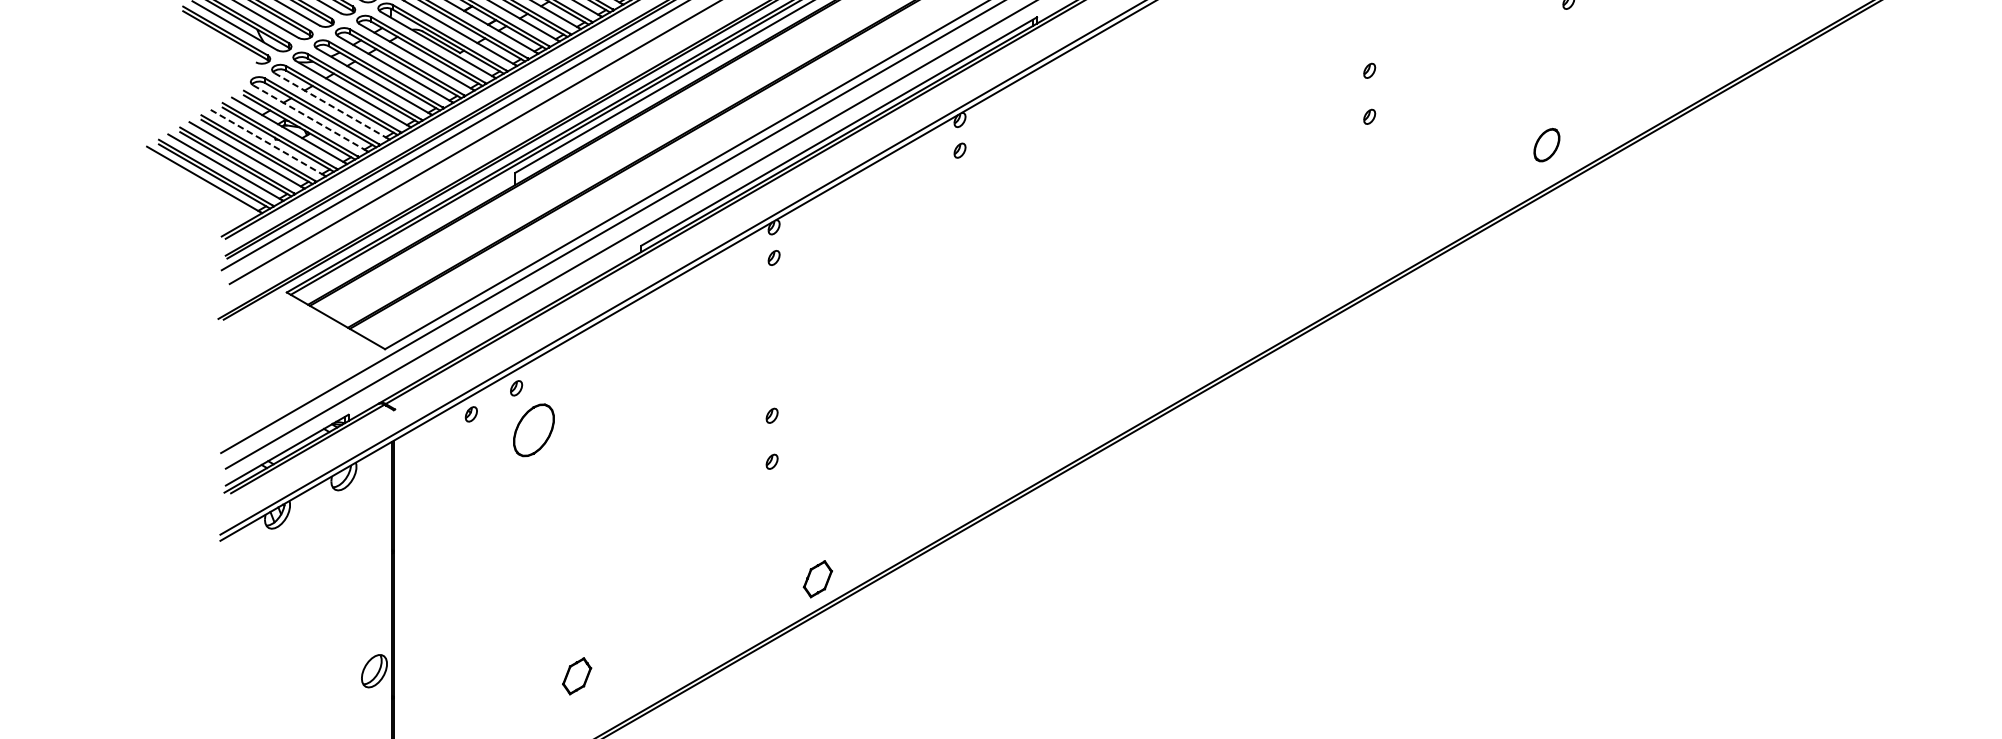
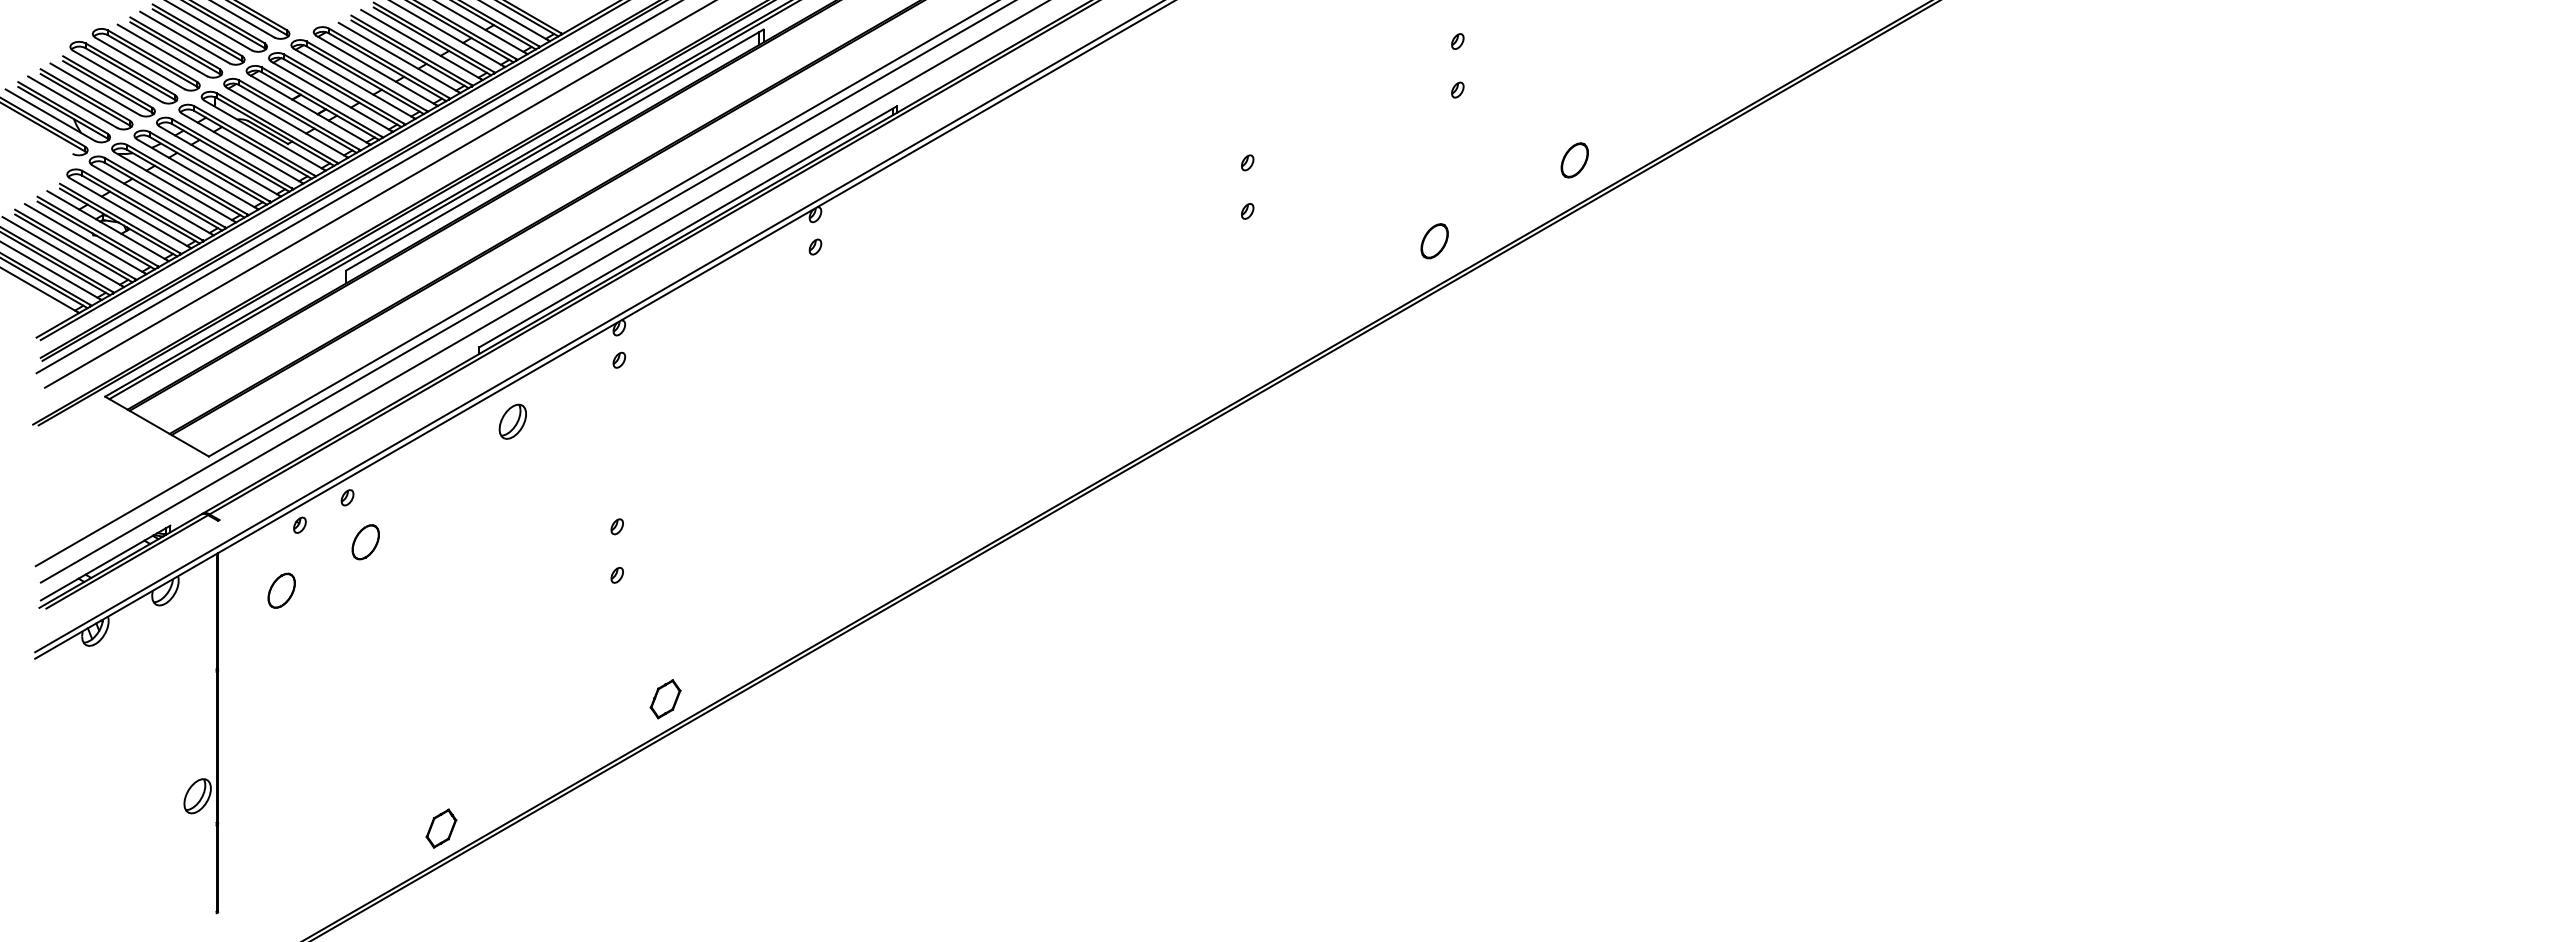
part: (1679, 68) -> (1574, 160), added
line: (331, 106) -> (152, 200), dashed -> solid
line: (310, 118) -> (130, 213), dashed -> solid
line: (268, 142) -> (85, 238), dashed -> solid
part: (672, 316) -> (512, 421), added
part: (533, 430) -> (365, 542), size x0.62
part: (453, 476) -> (281, 590), added
part: (577, 676) -> (441, 828), moved

